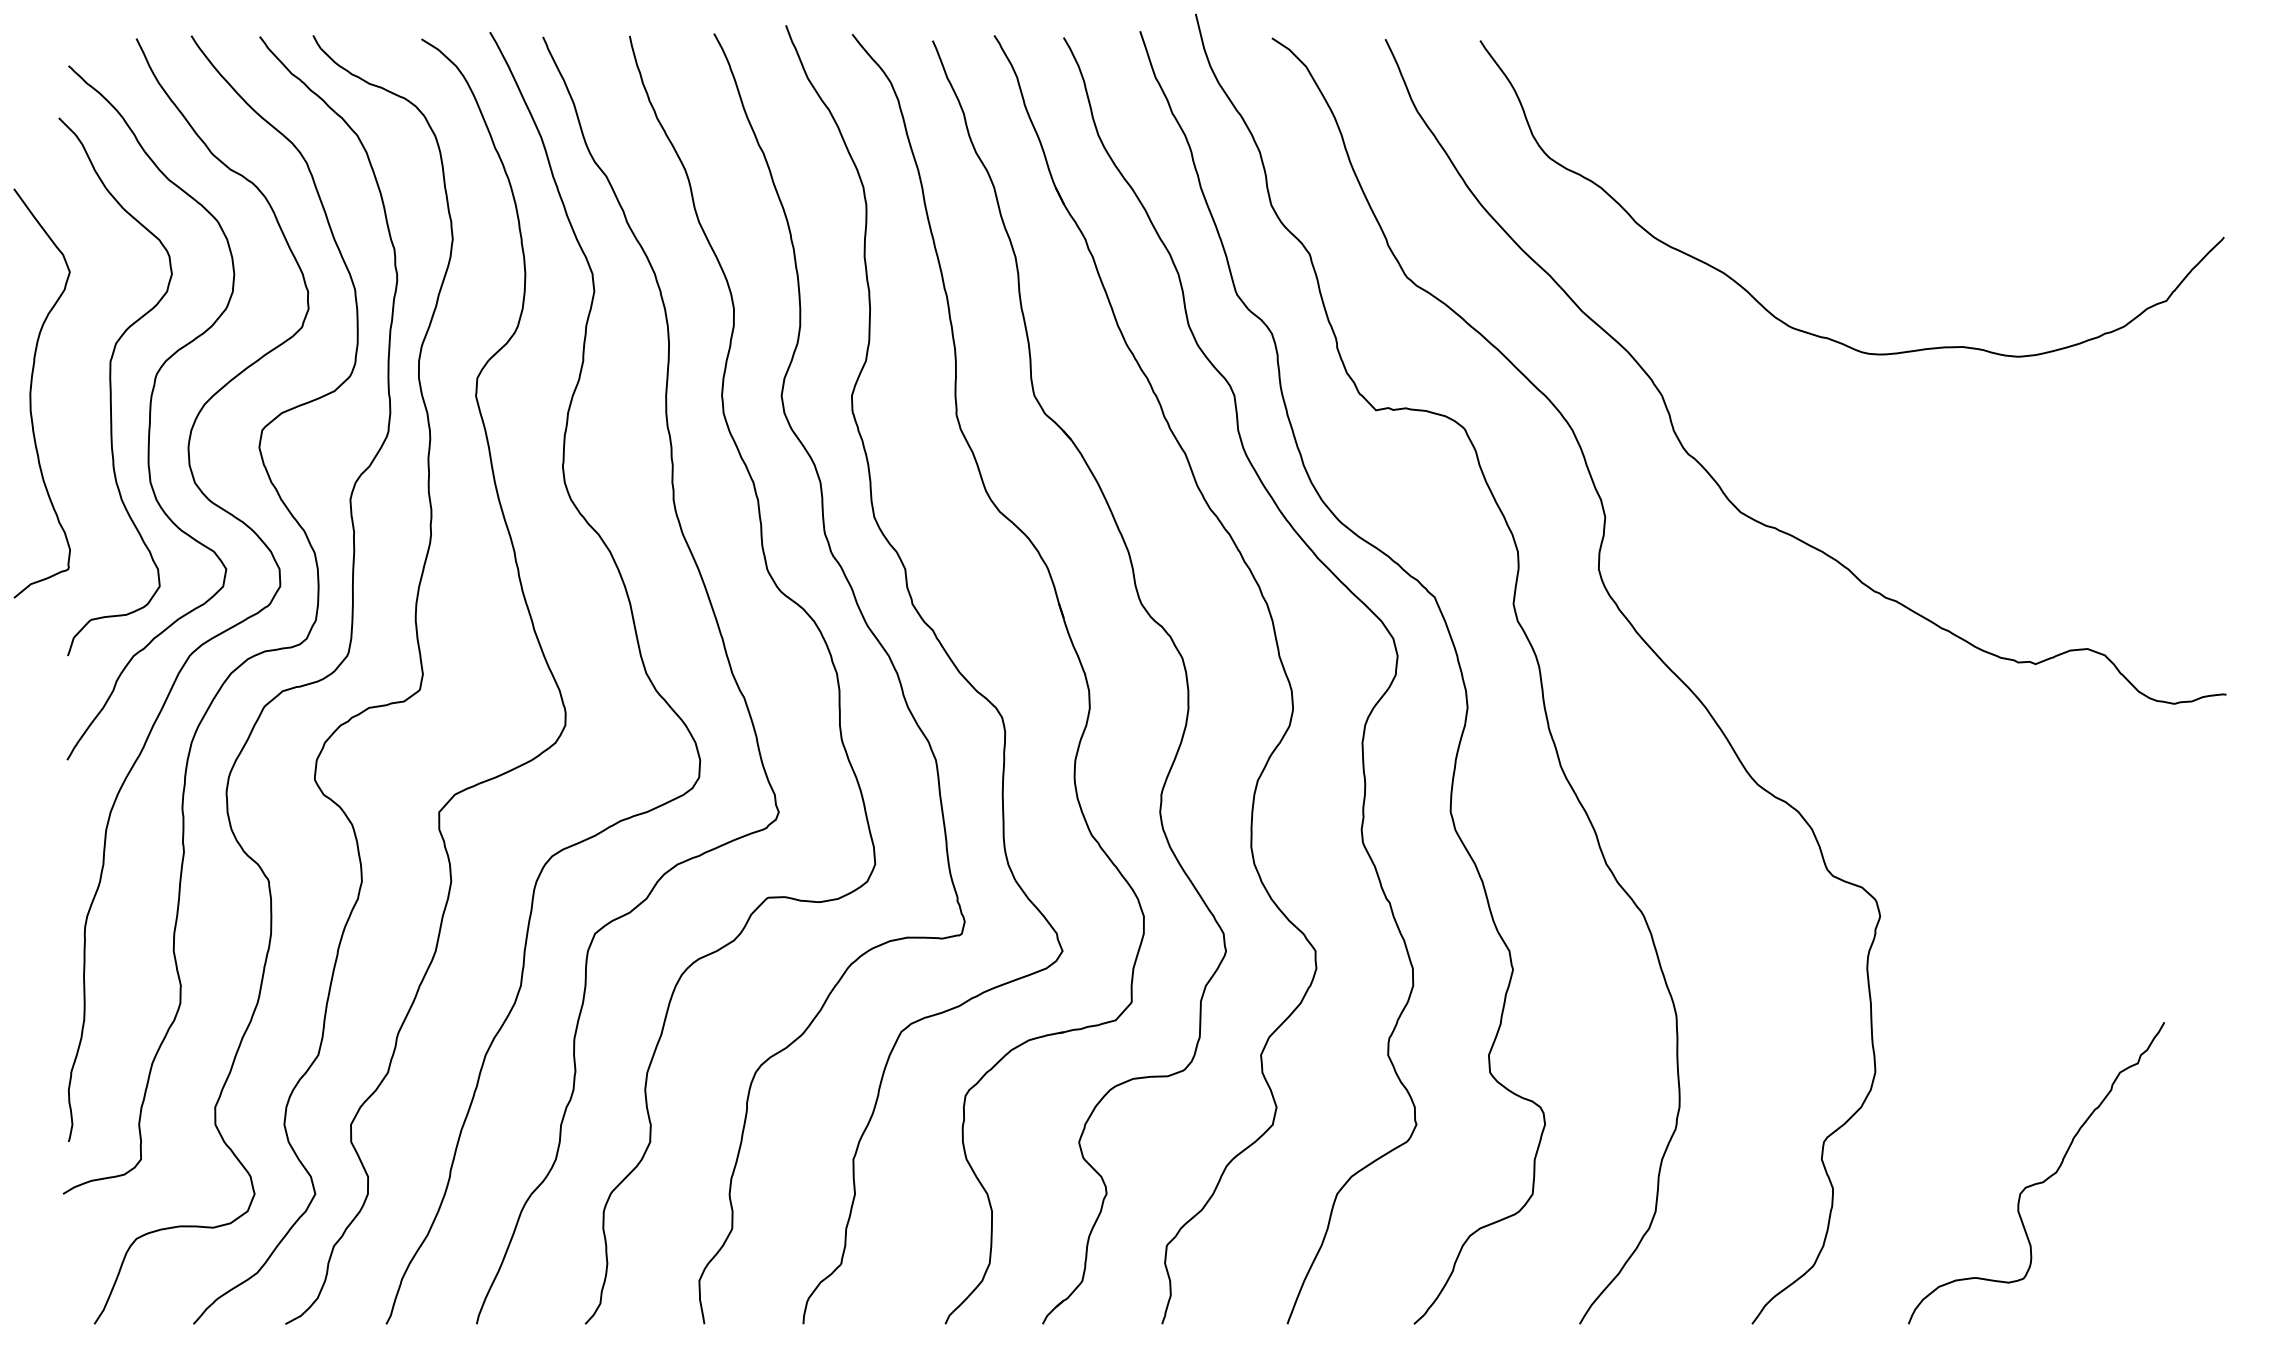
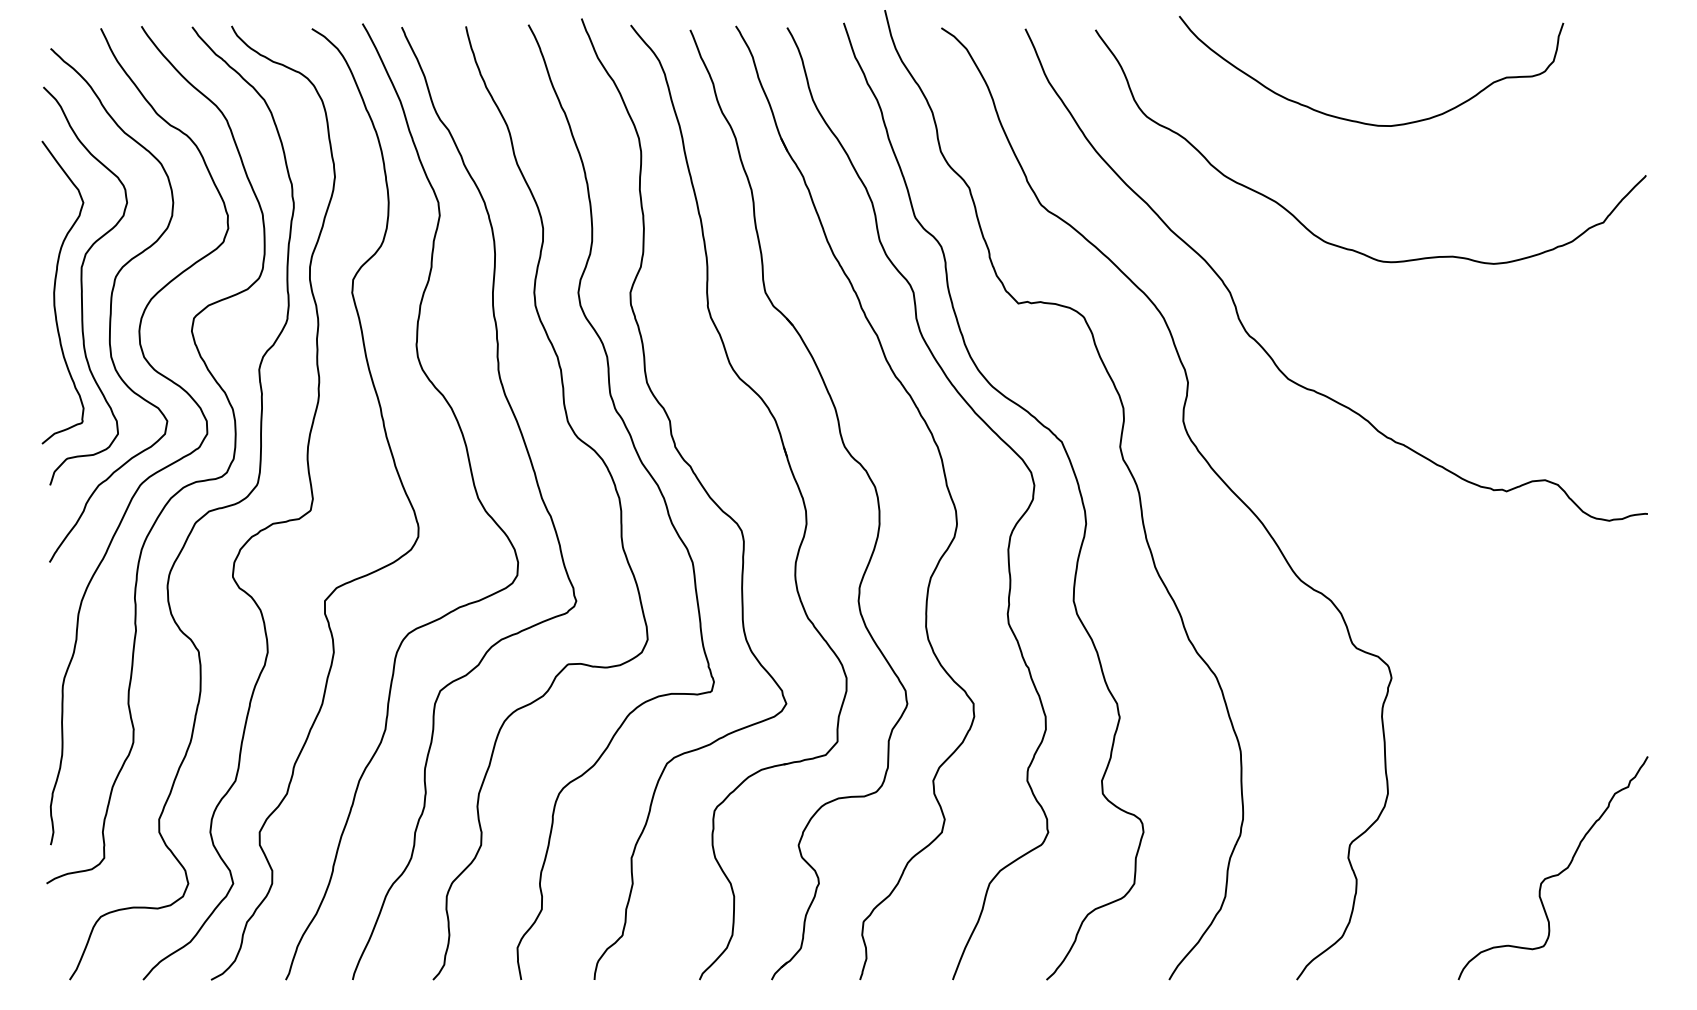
curve: (1837, 164) -> (1359, 121), added
curve: (31, 393) -> (55, 292), moved
curve: (2037, 1182) -> (1553, 875), moved

